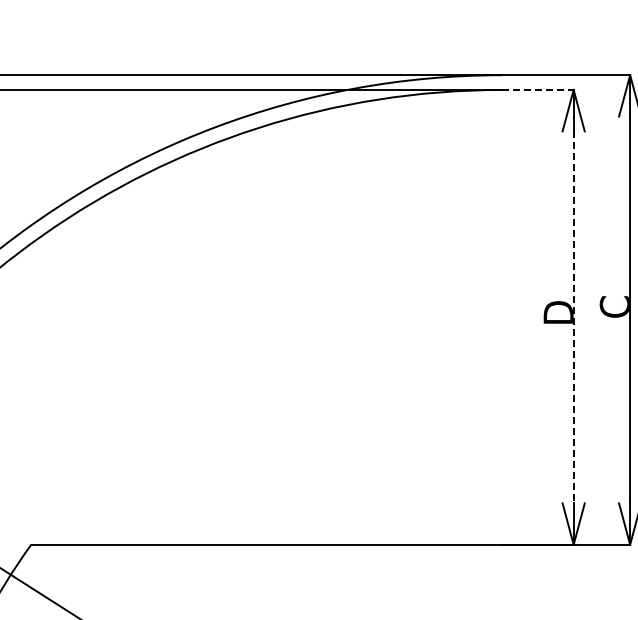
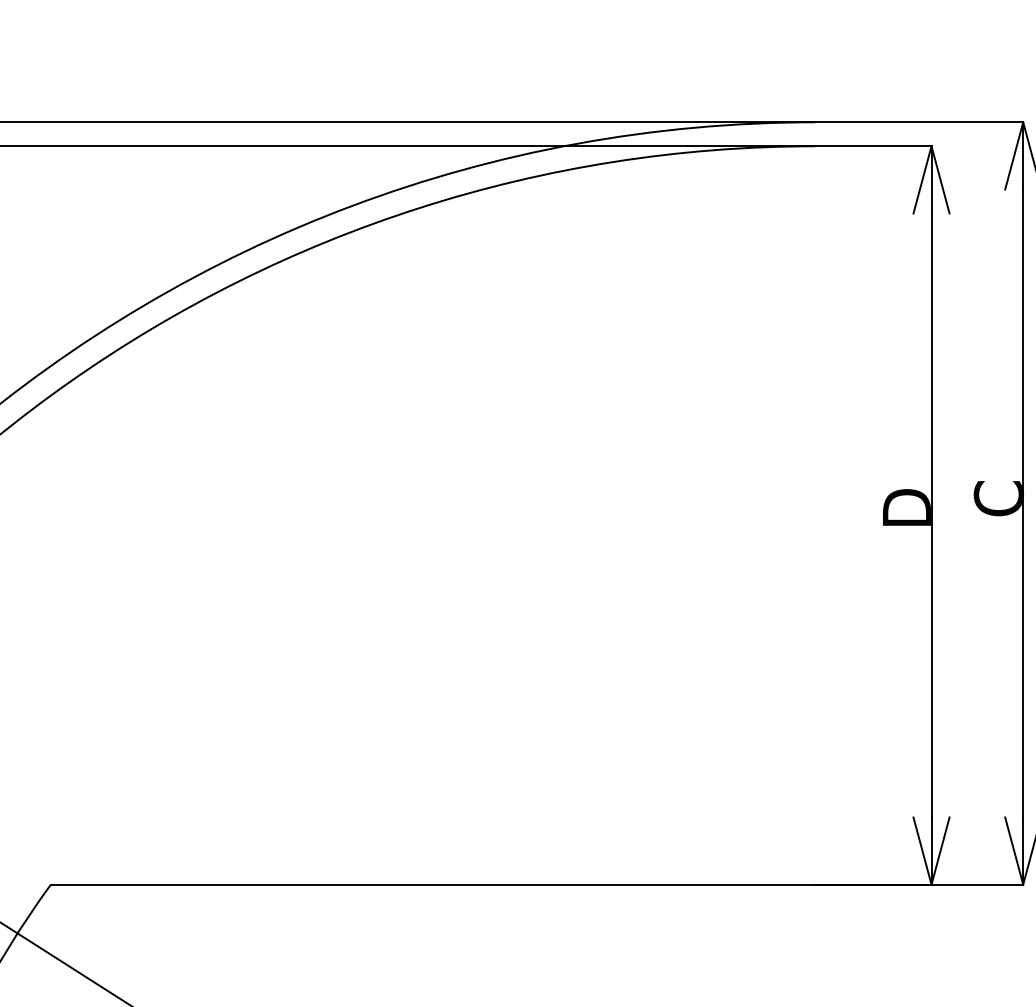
line: (537, 90) -> (872, 147), dashed -> solid
line: (573, 317) -> (931, 515), dashed -> solid

